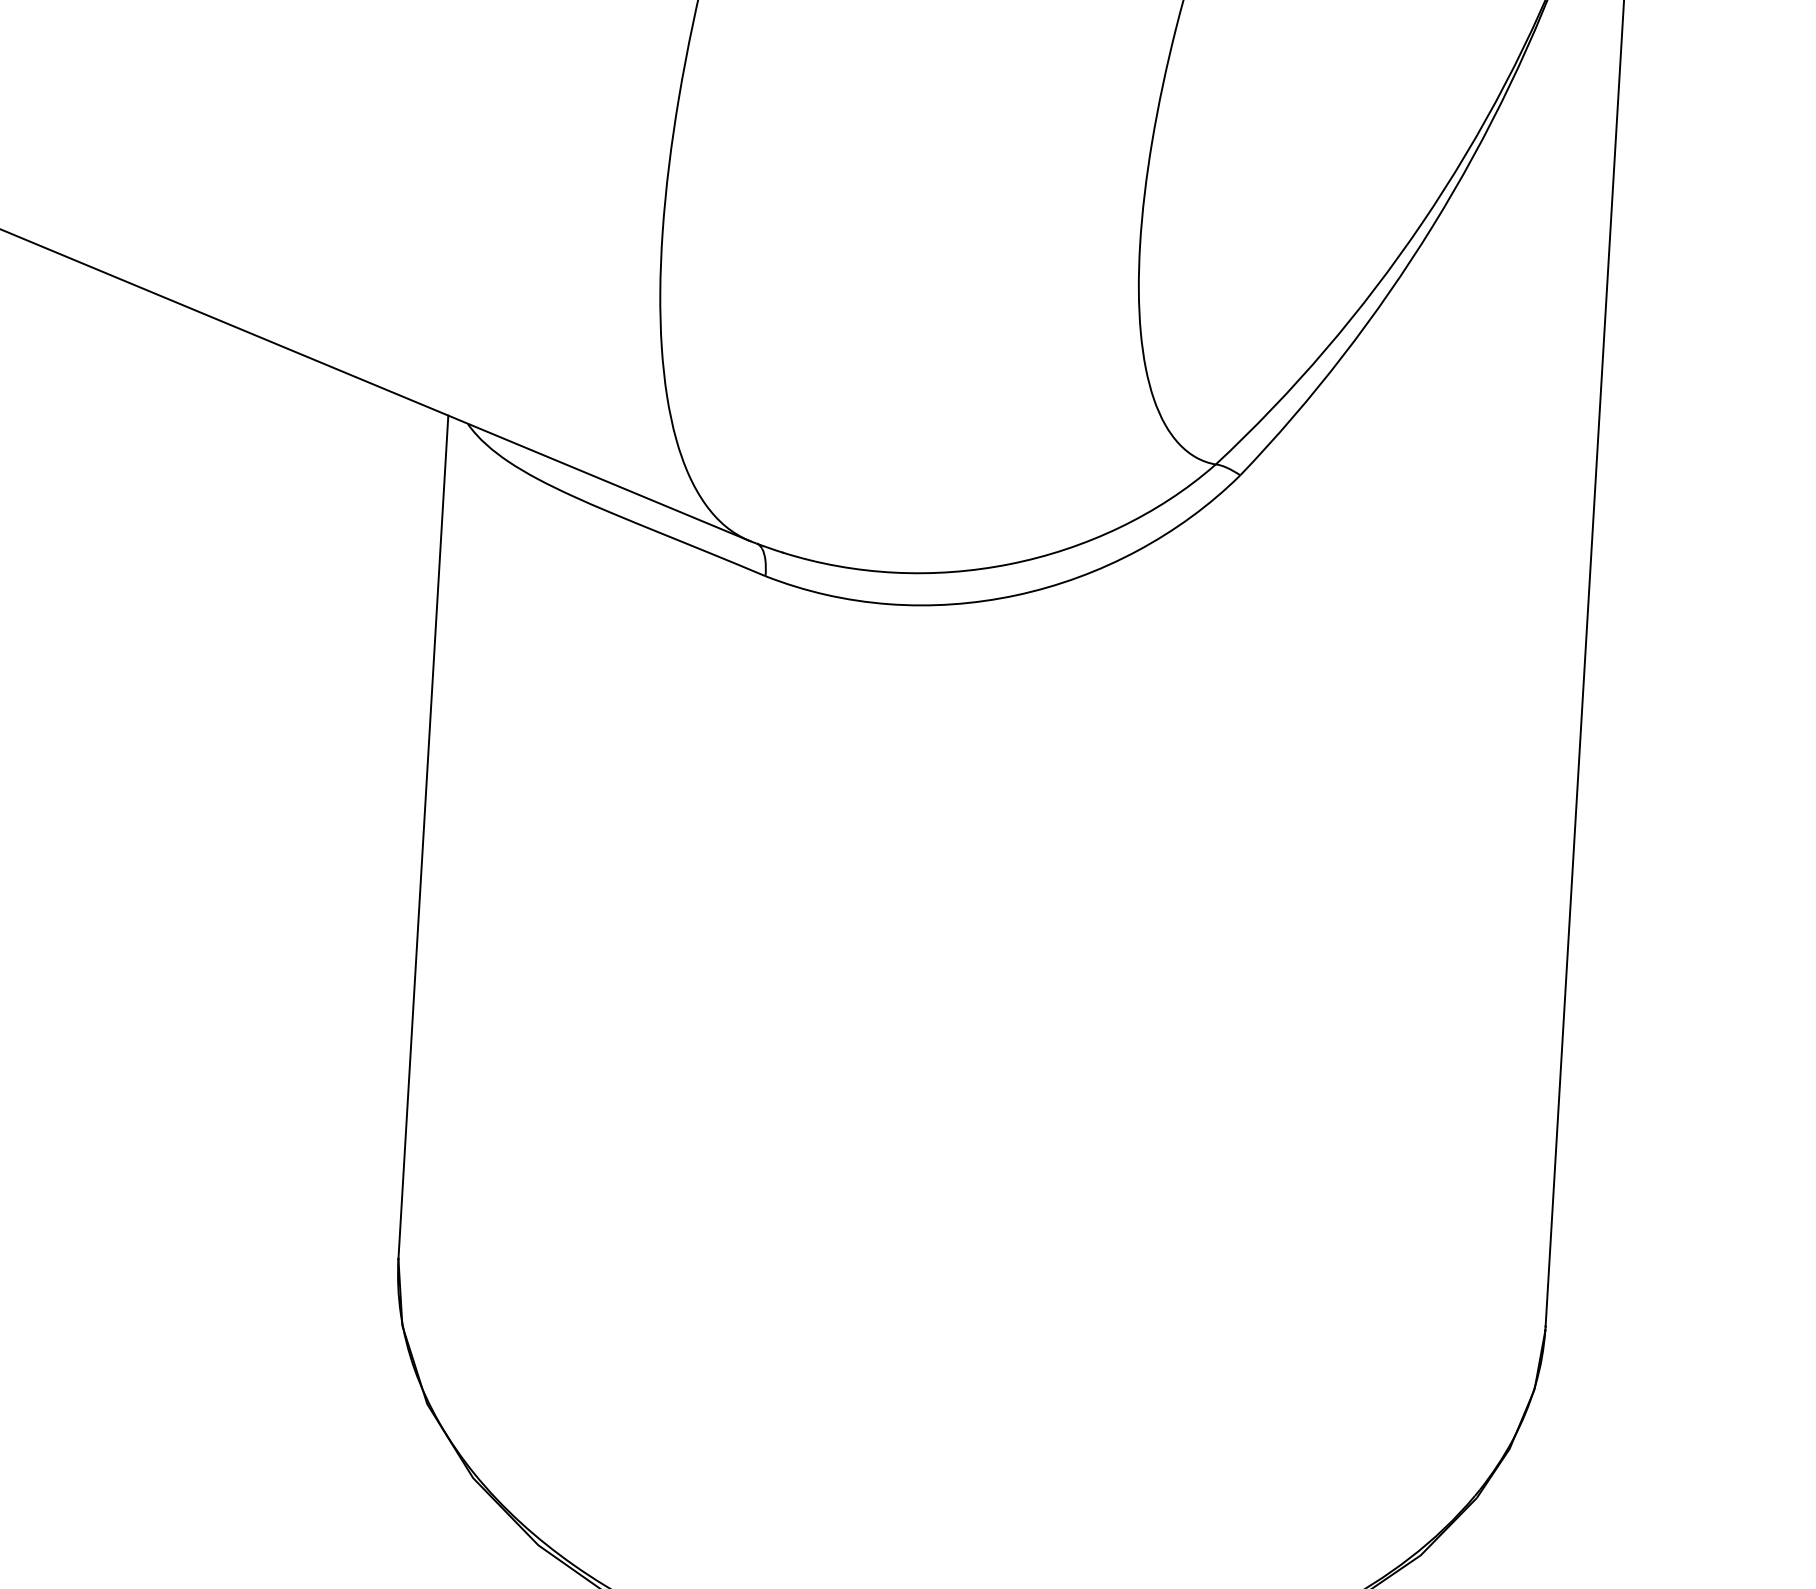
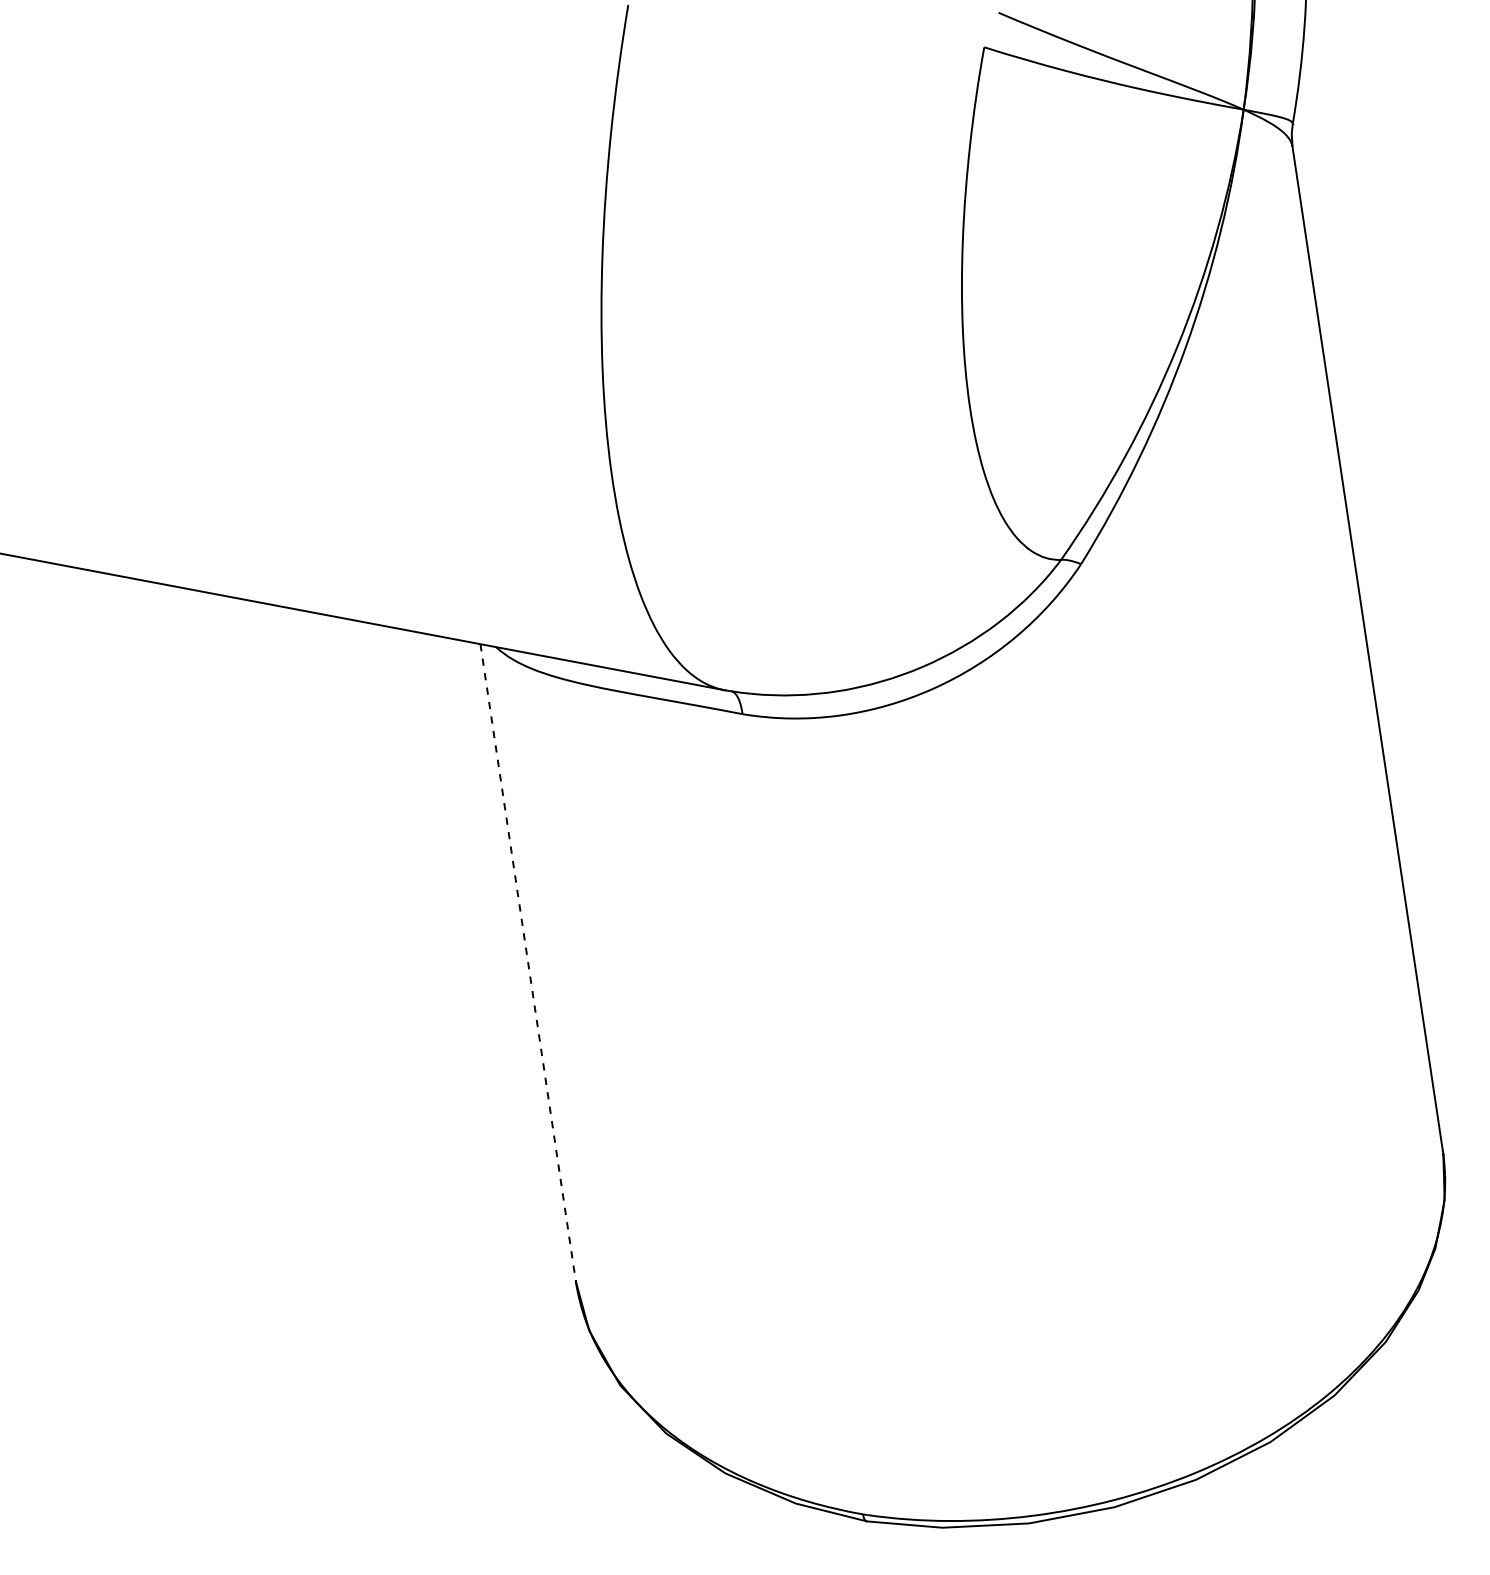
line: (423, 838) -> (528, 963), solid -> dashed

